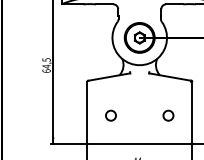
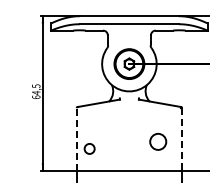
line: (86, 112) -> (76, 138), solid -> dashed
line: (192, 113) -> (182, 139), solid -> dashed
circle: (110, 115) -> (89, 148), moved
circle: (167, 115) -> (157, 141), size x1.6

